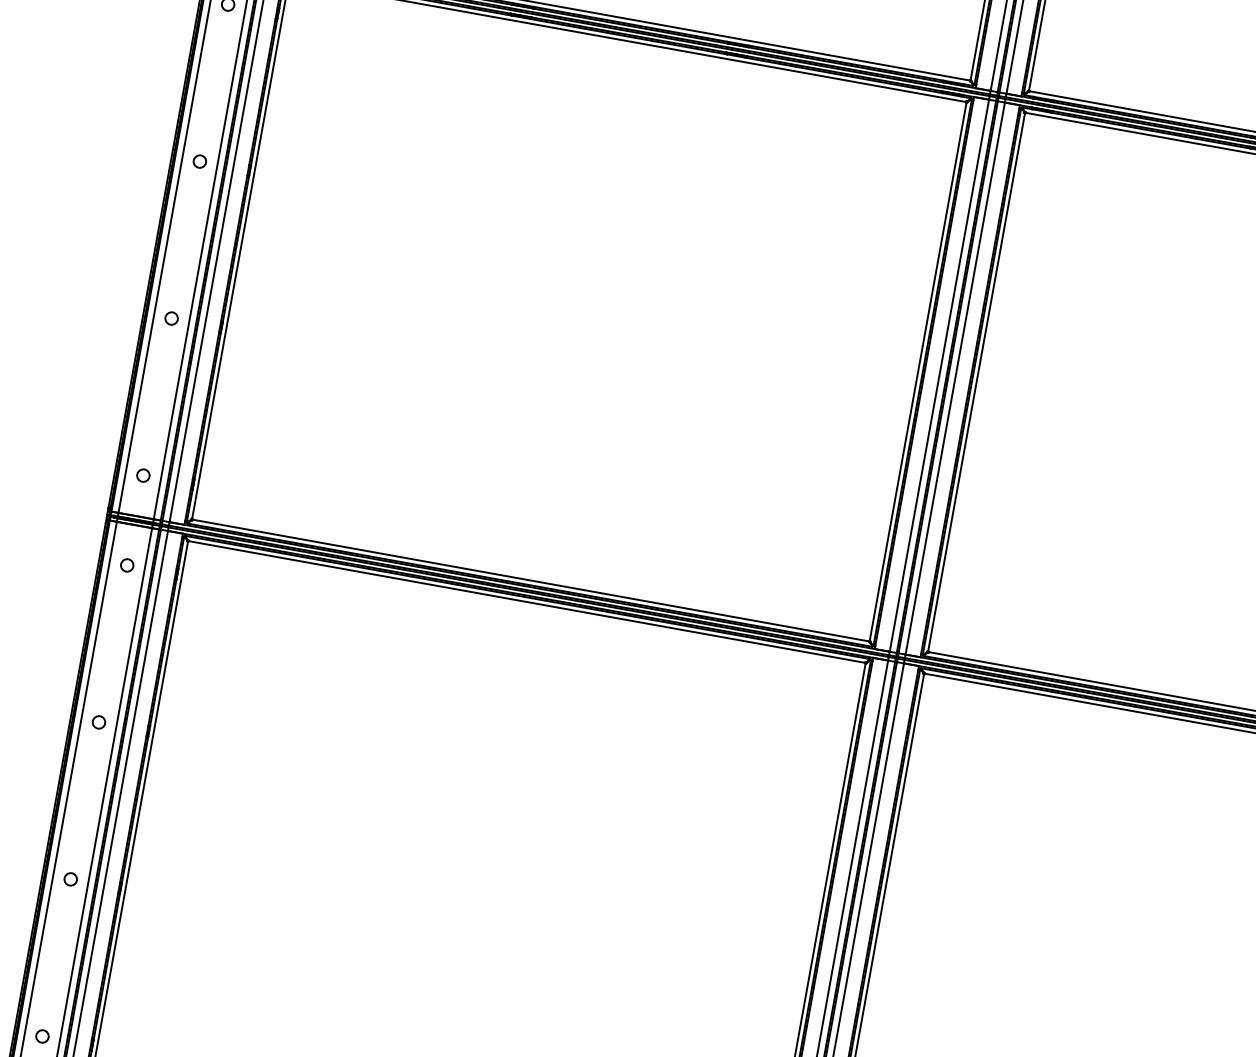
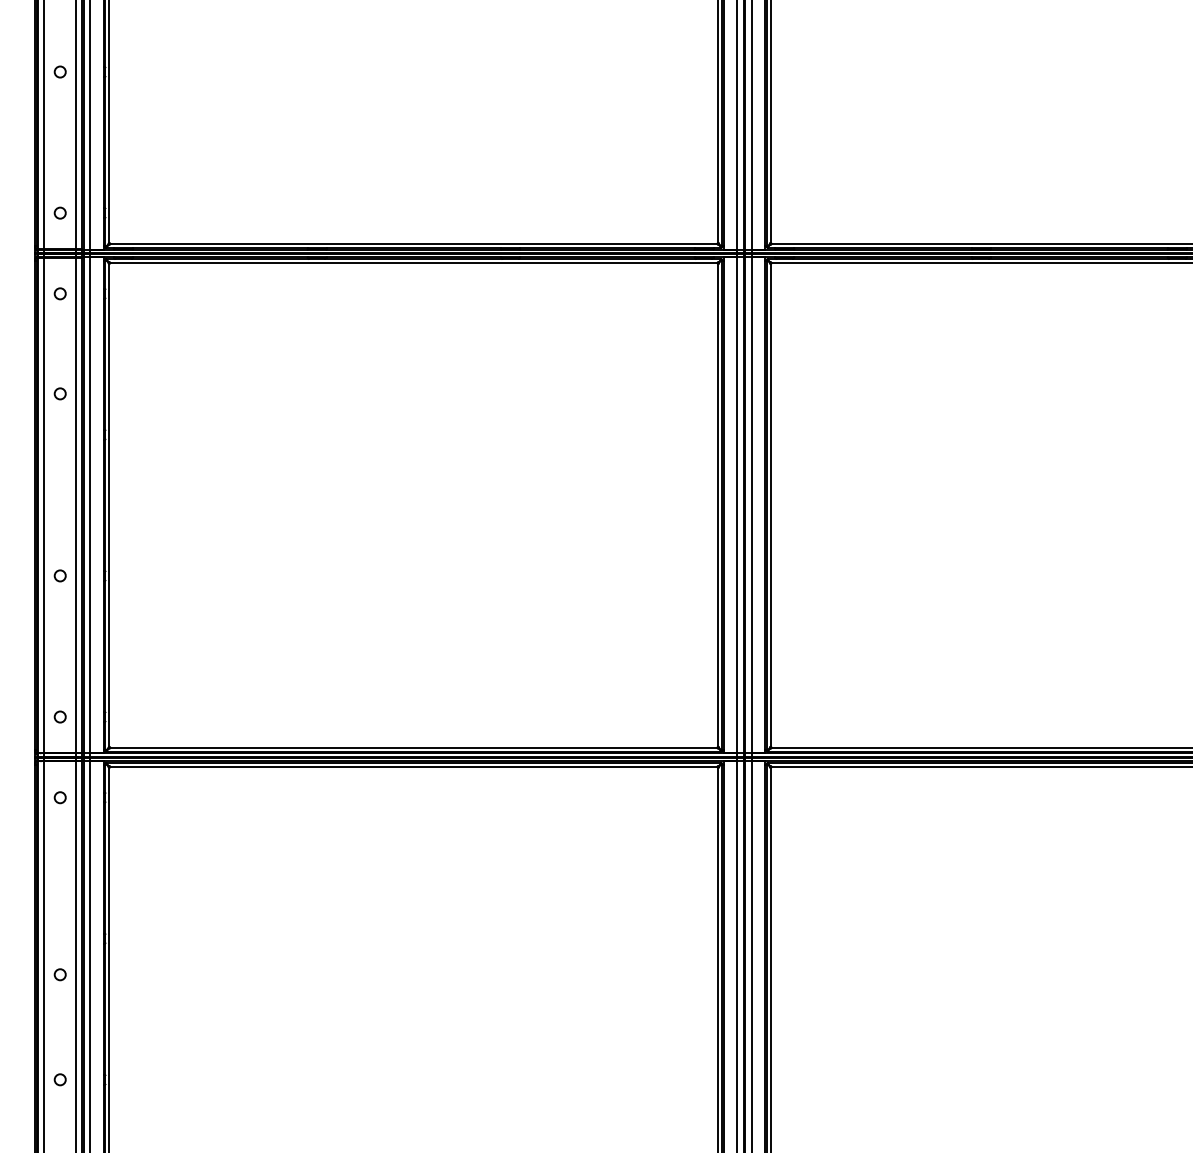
circle: (199, 161) -> (59, 393), moved
circle: (98, 721) -> (59, 974), moved

